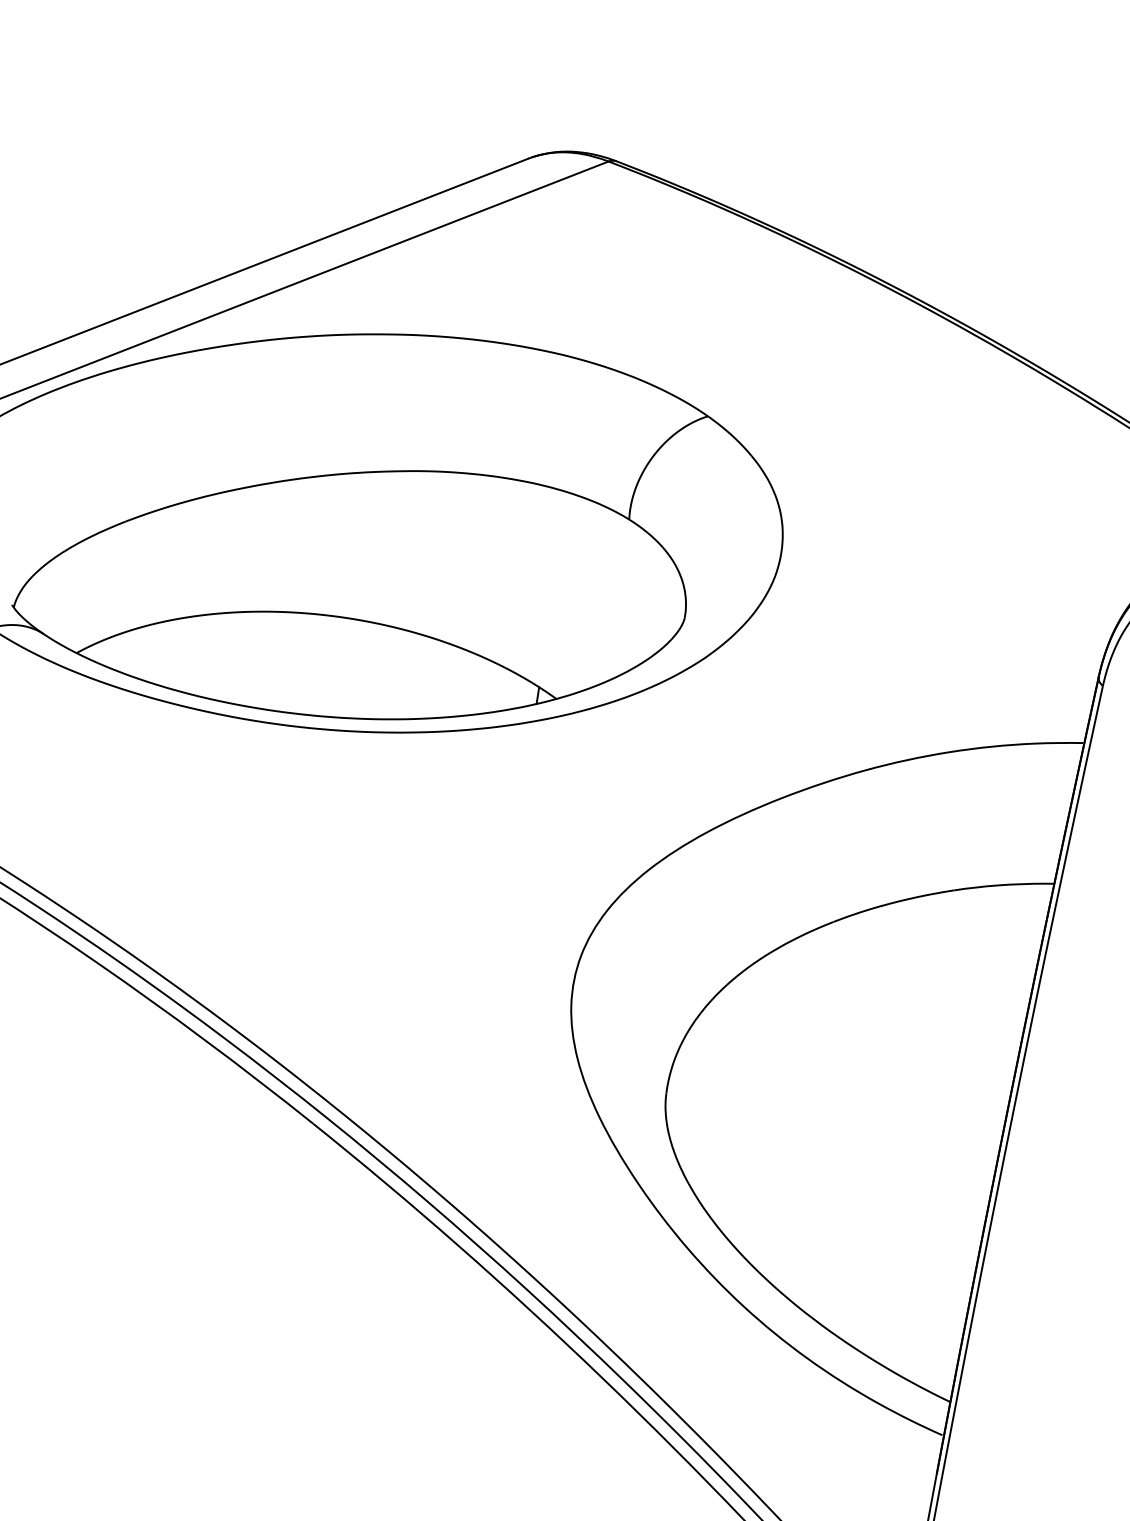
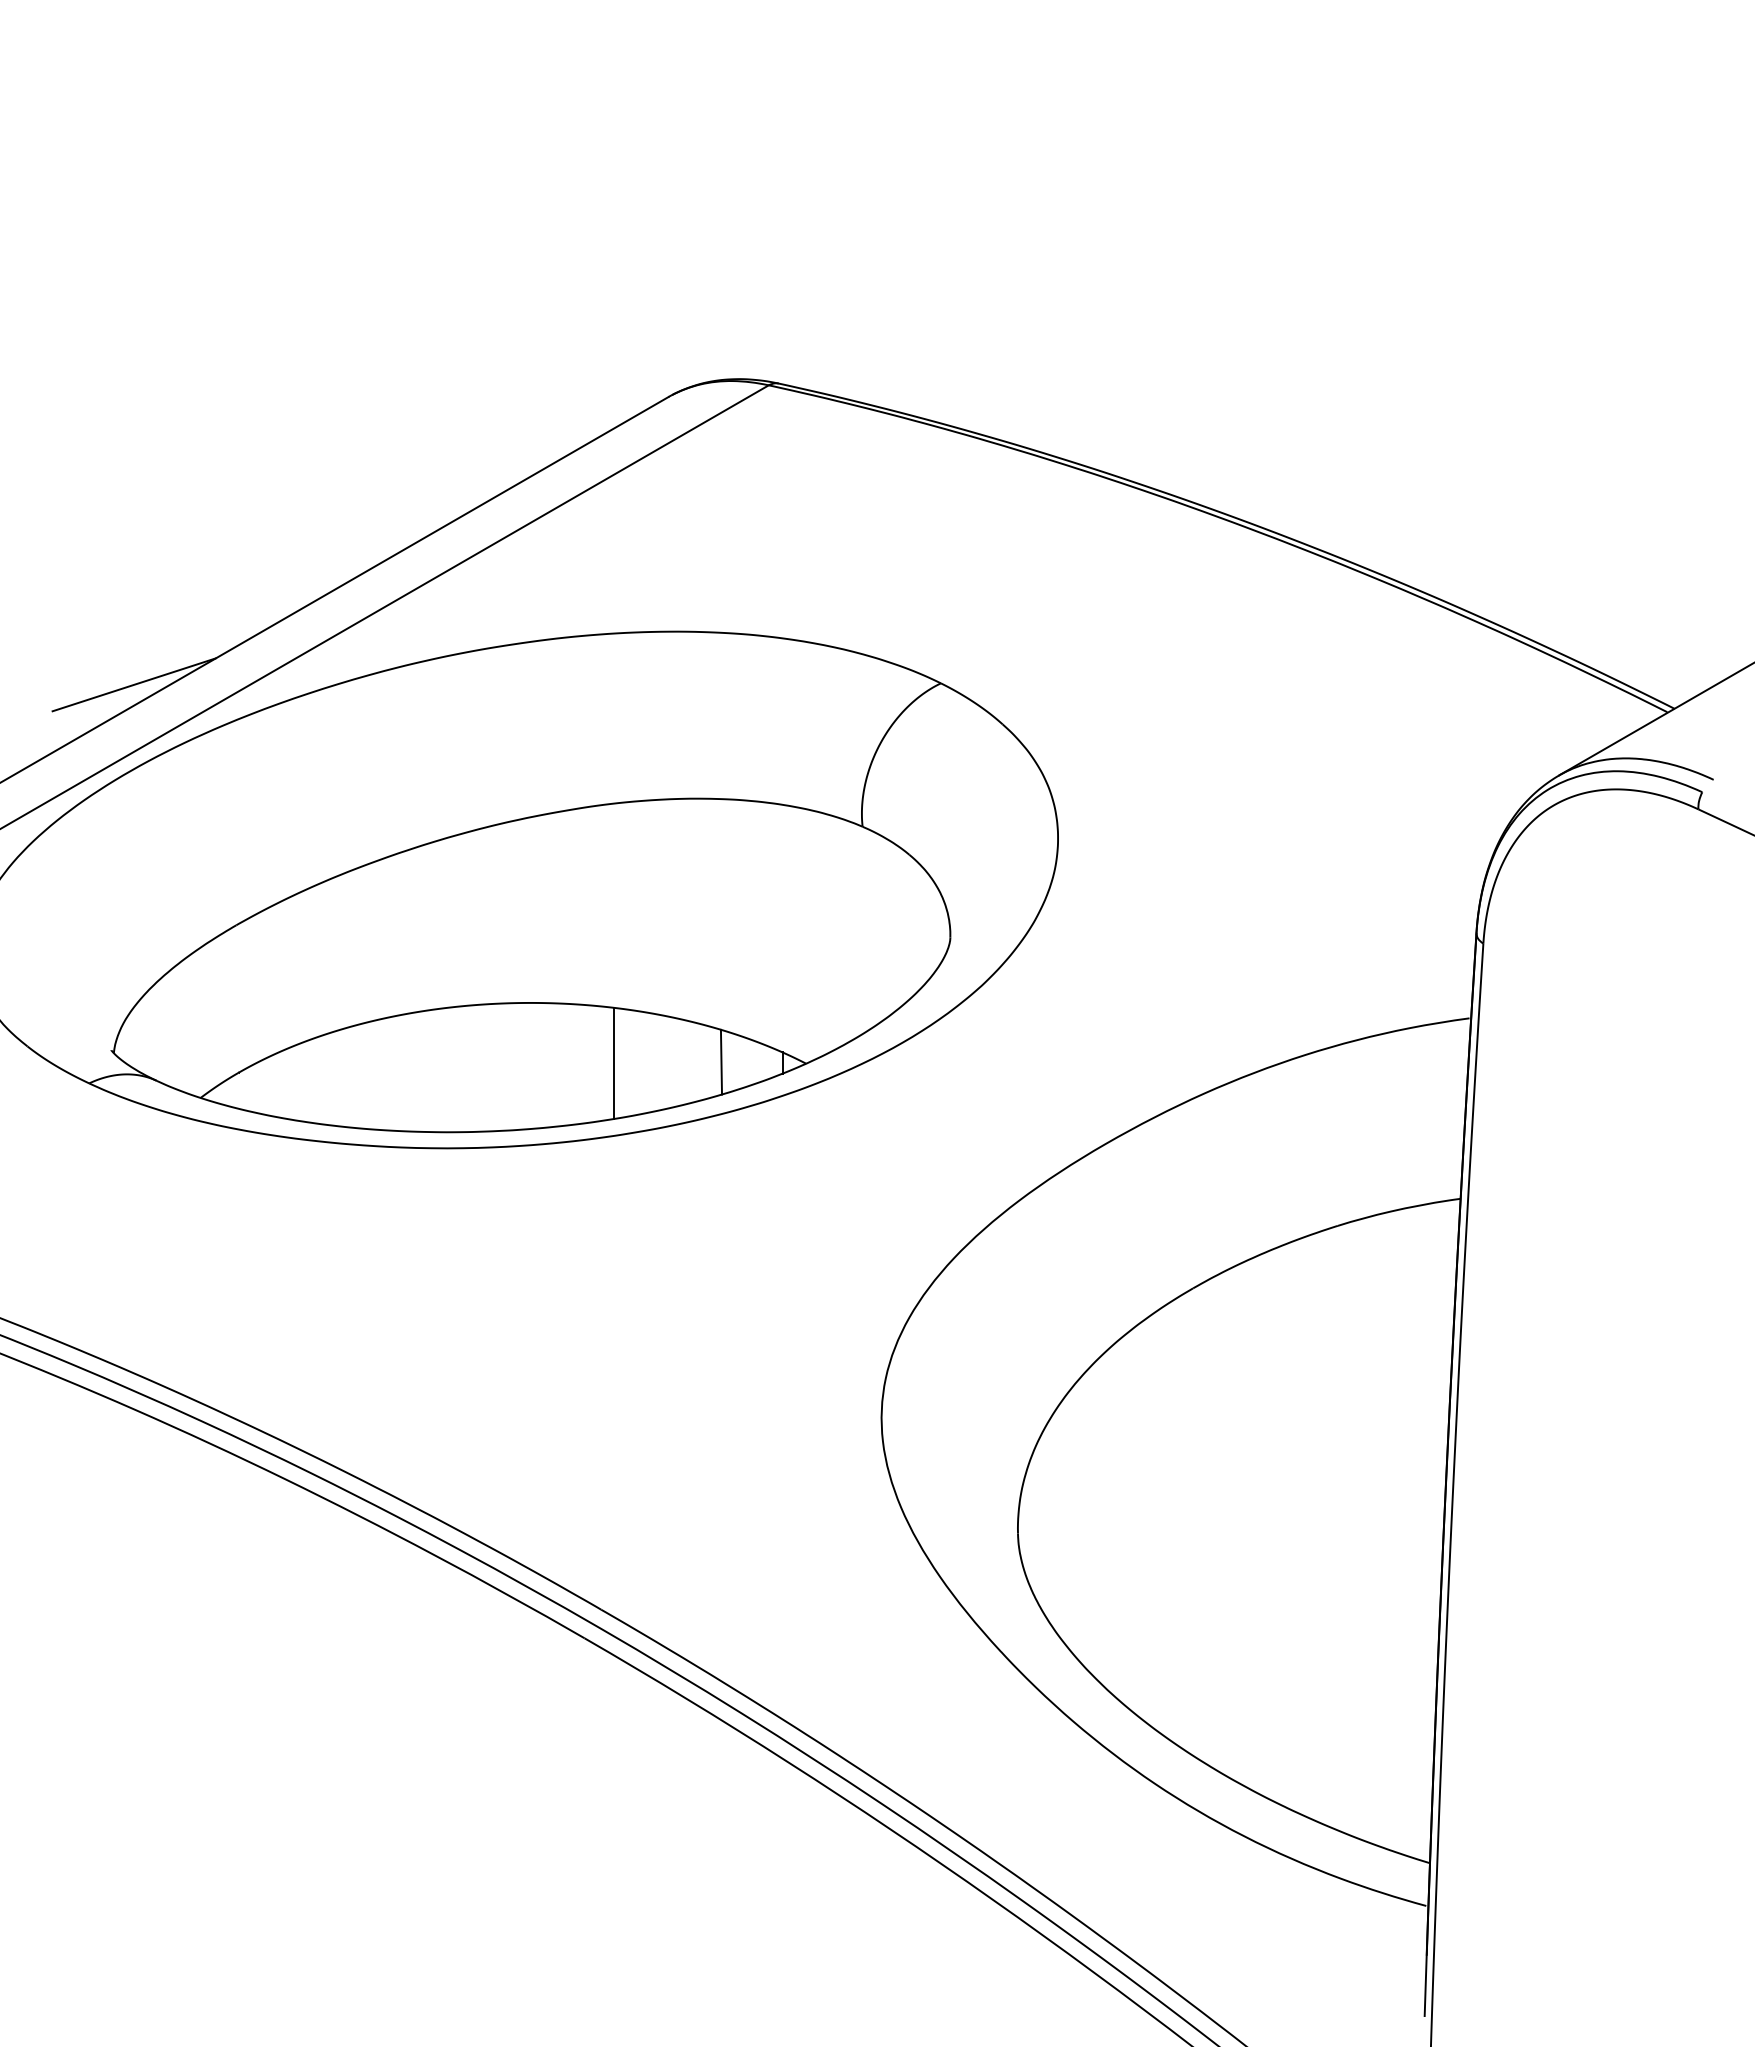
line: (74, 320) -> (134, 684), added
line: (405, 675) -> (614, 1063), added
line: (490, 687) -> (721, 1061), added

